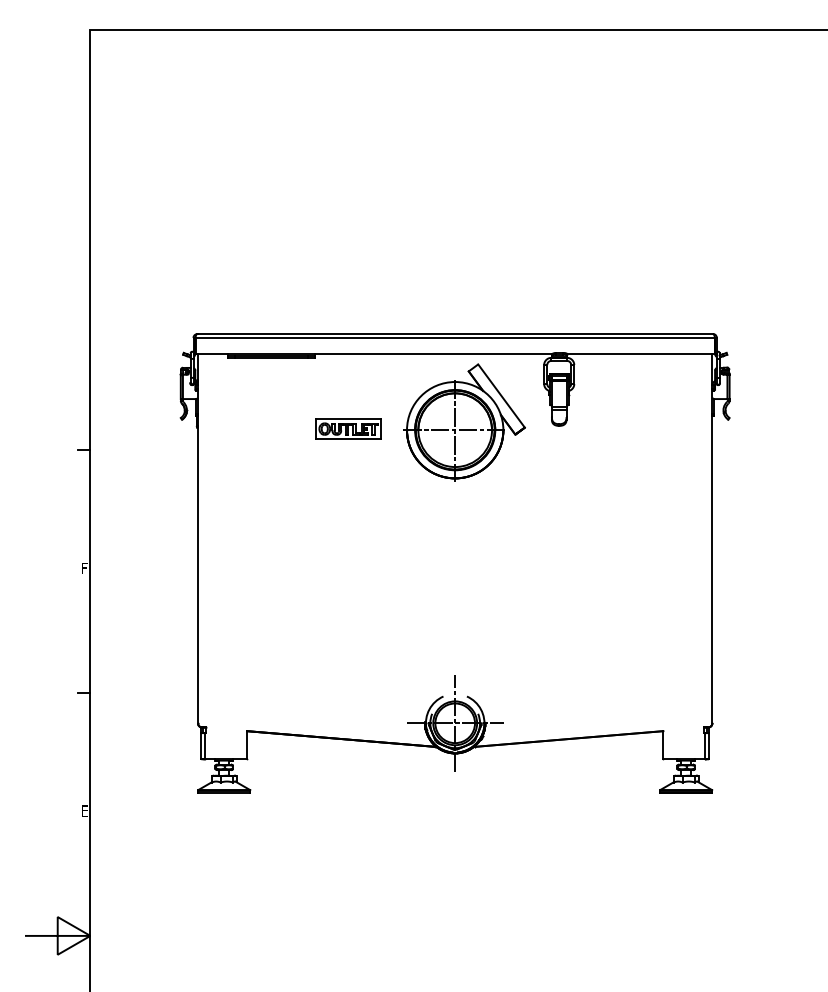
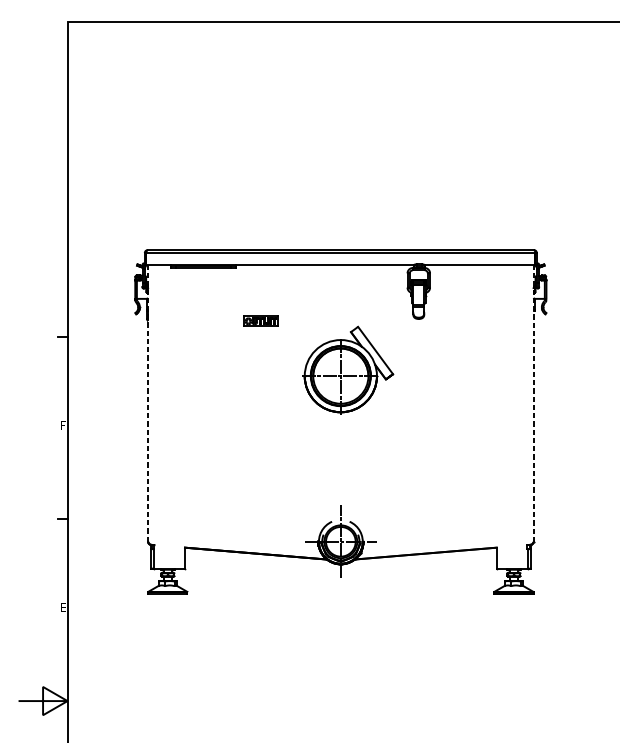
part: (464, 422) -> (347, 370), moved
part: (348, 428) -> (260, 320), size x0.7
line: (198, 538) -> (148, 403), solid -> dashed
line: (712, 538) -> (533, 403), solid -> dashed

